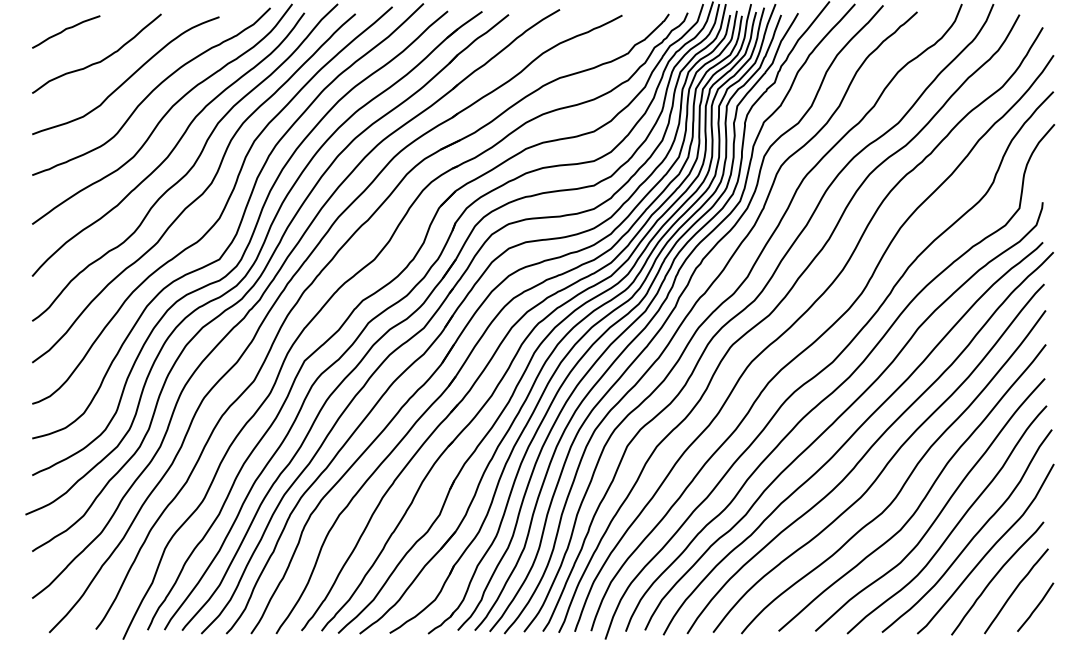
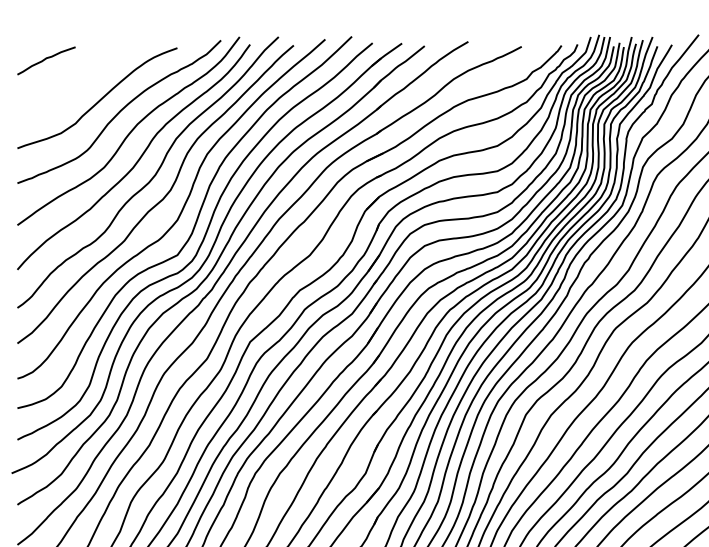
curve: (100, 60) -> (75, 85), removed

